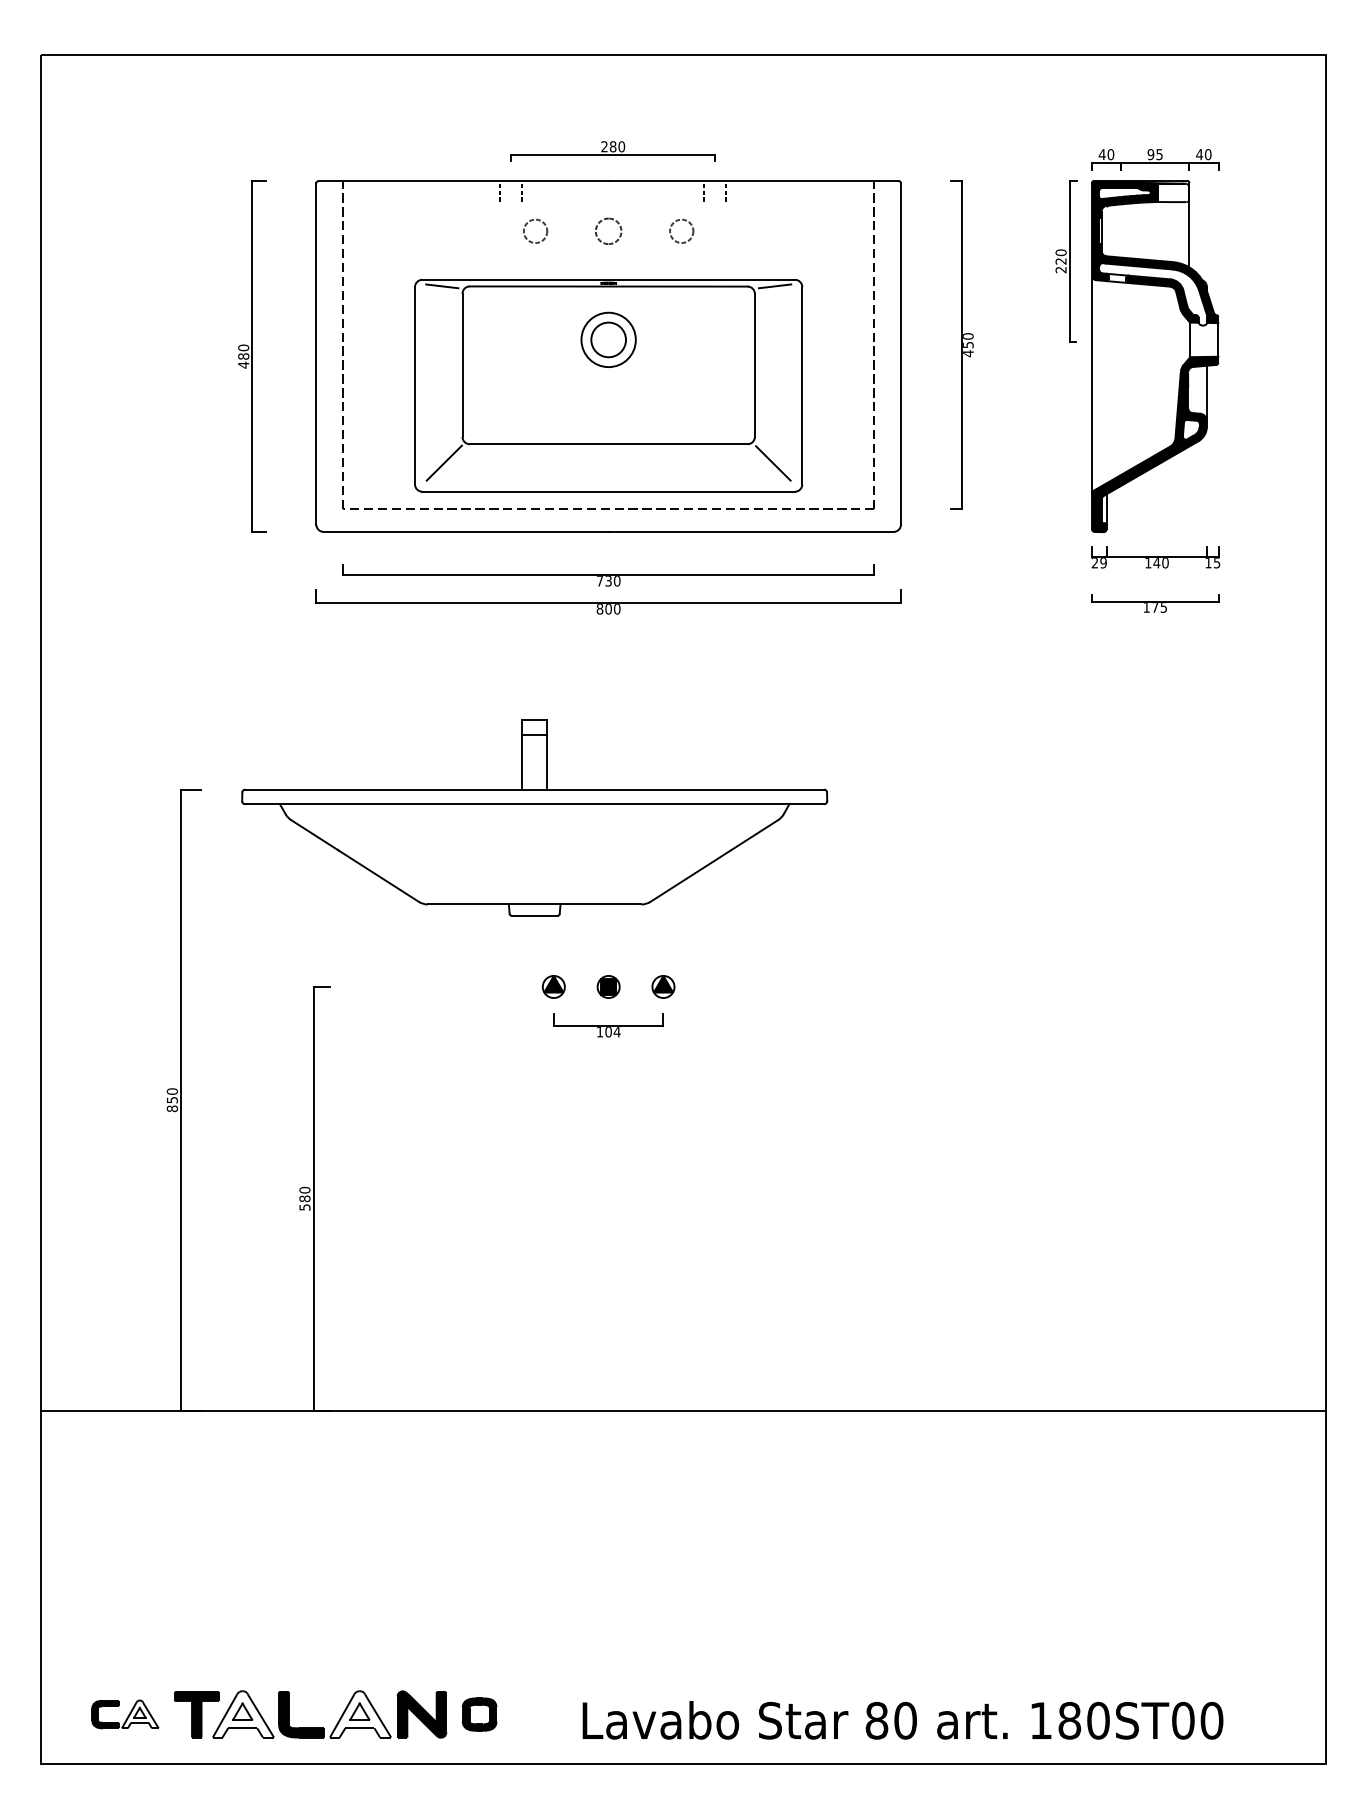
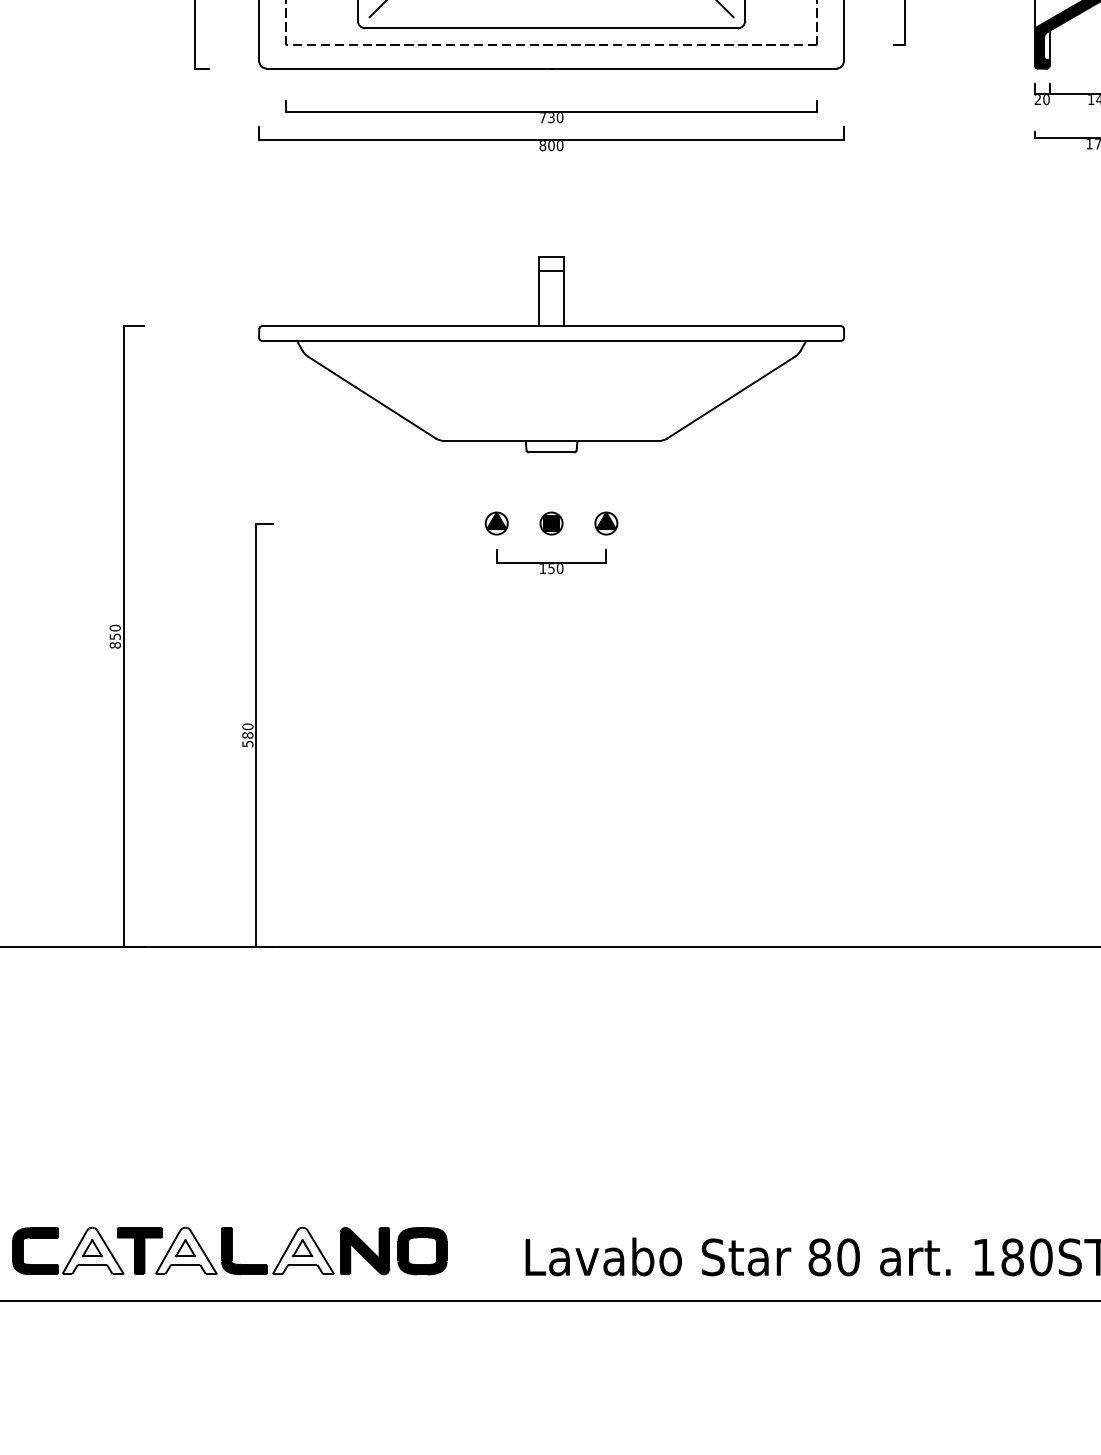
text: (1103, 563) -> (1046, 100), 29 -> 20
part: (534, 817) -> (551, 354), moved
text: (612, 1032) -> (555, 569), 104 -> 150
part: (125, 1714) -> (68, 1251), size x1.67
part: (479, 1714) -> (422, 1251), size x1.43

